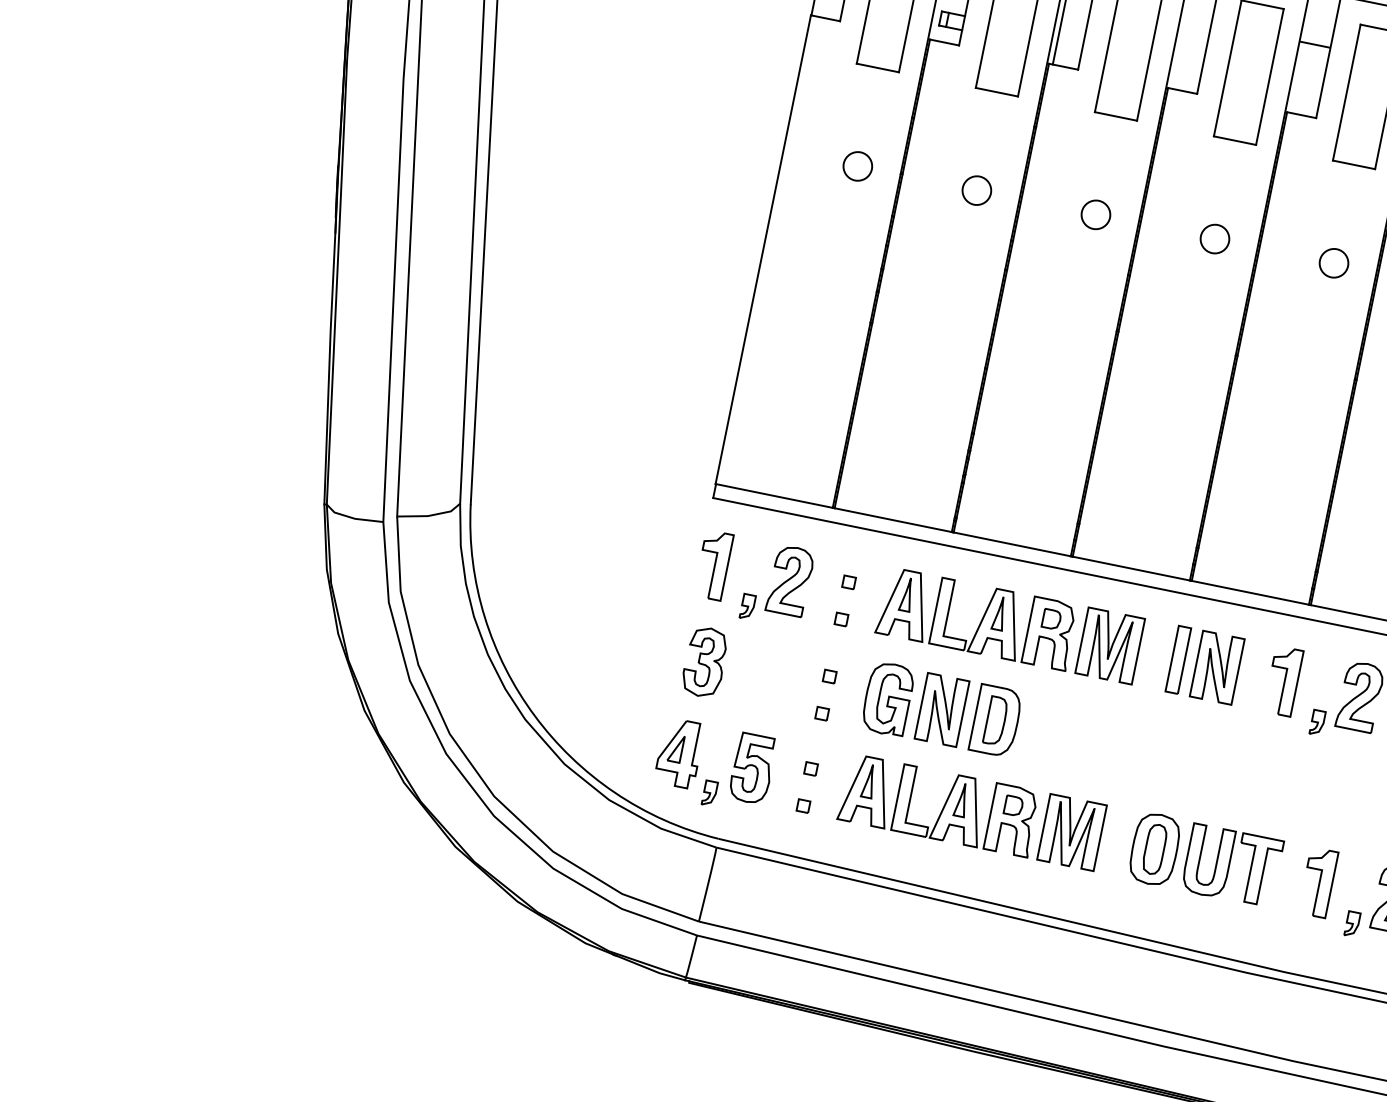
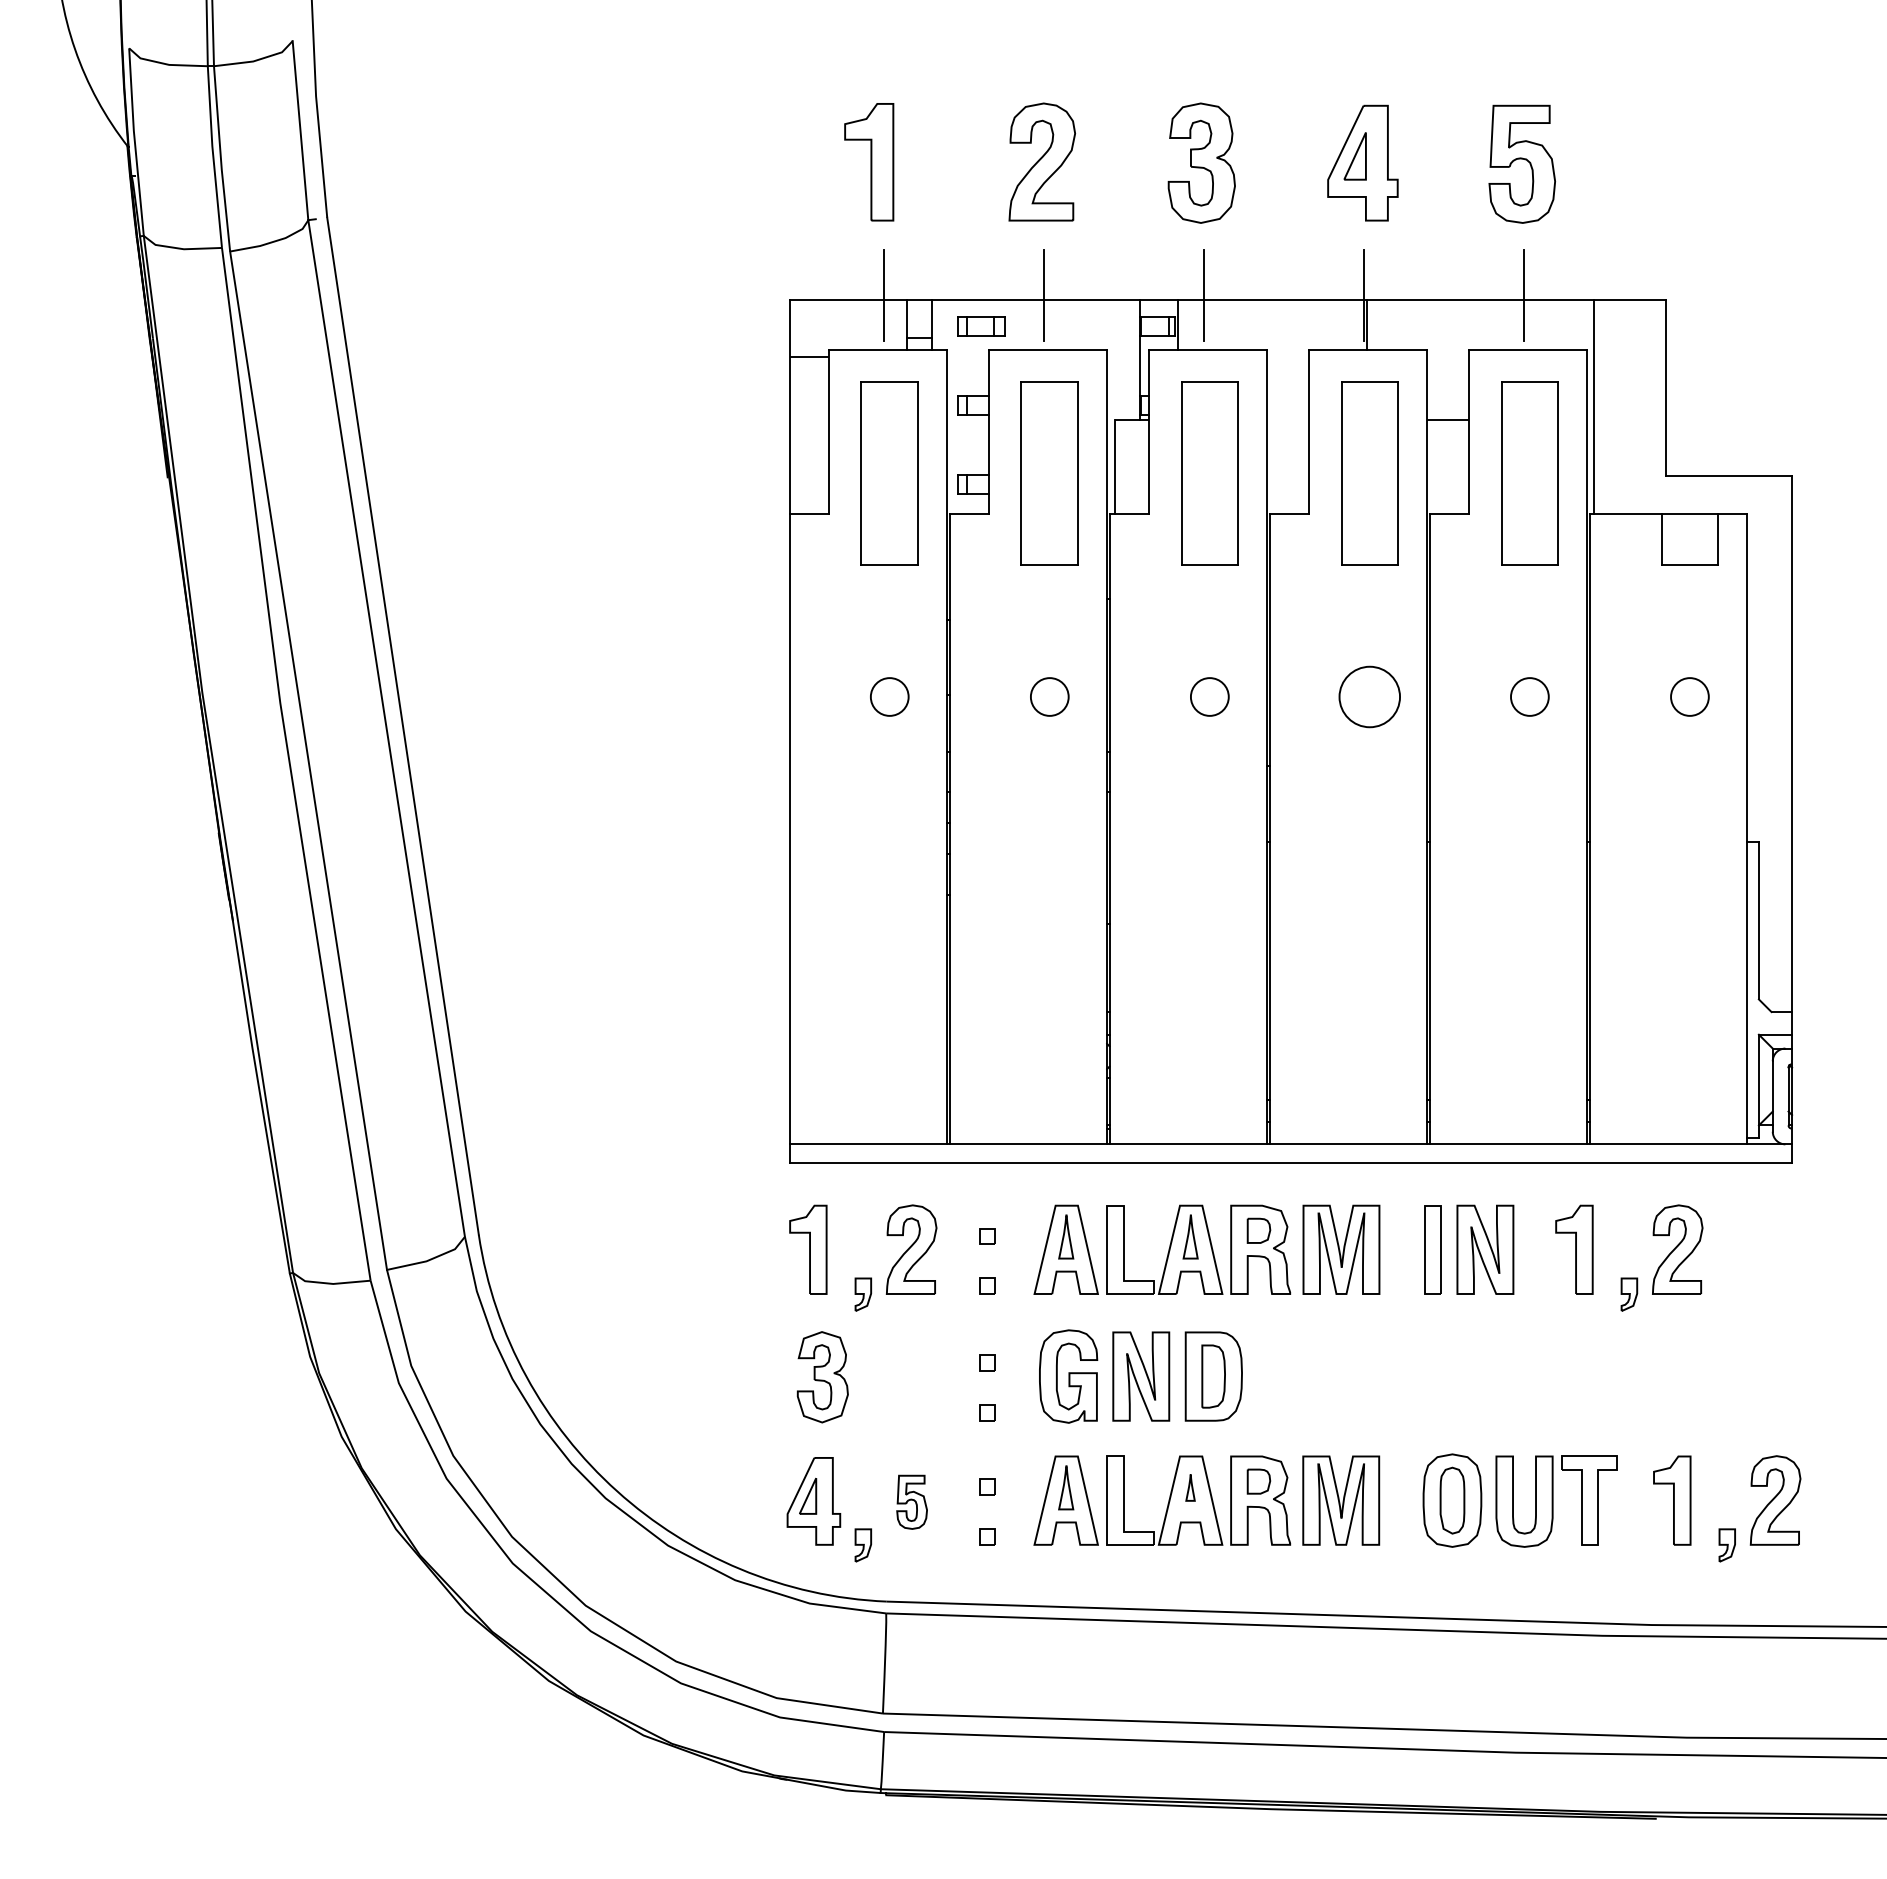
part: (1214, 238) -> (1369, 696), size x1.6
part: (752, 768) -> (911, 1502), size x0.6
part: (961, 799) -> (1190, 1487), size x0.6

